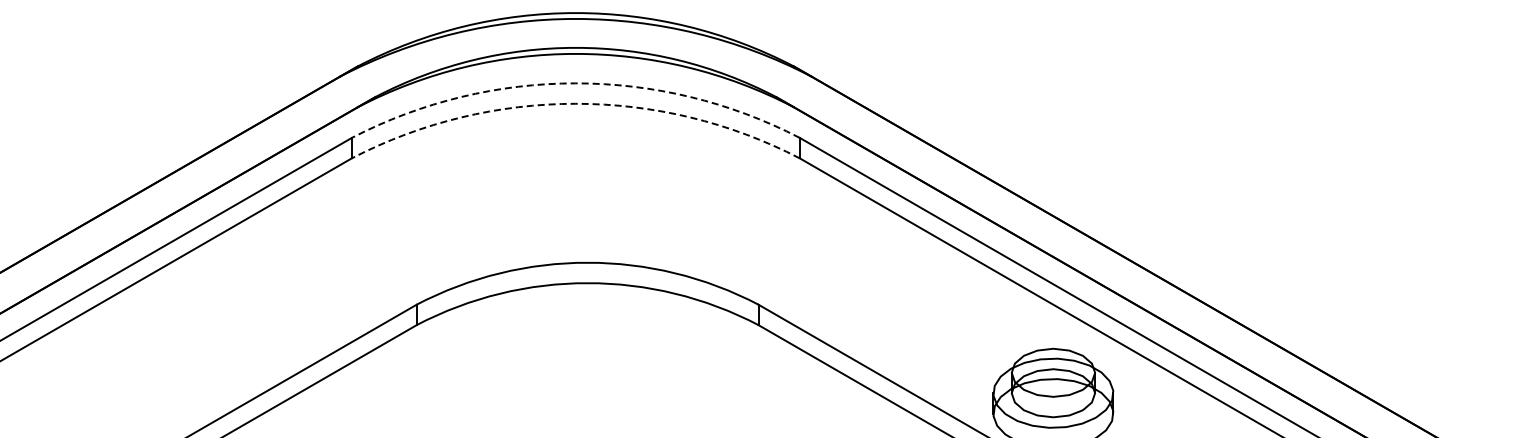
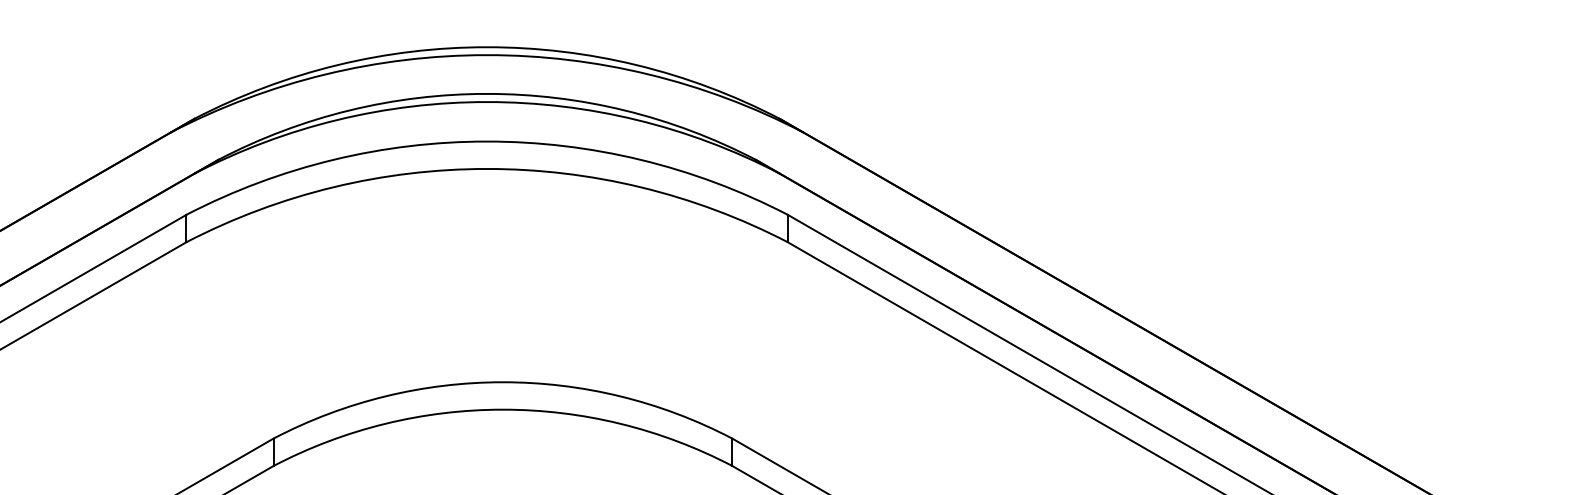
arc: (575, 83) -> (486, 141), dashed -> solid
arc: (575, 103) -> (486, 168), dashed -> solid

